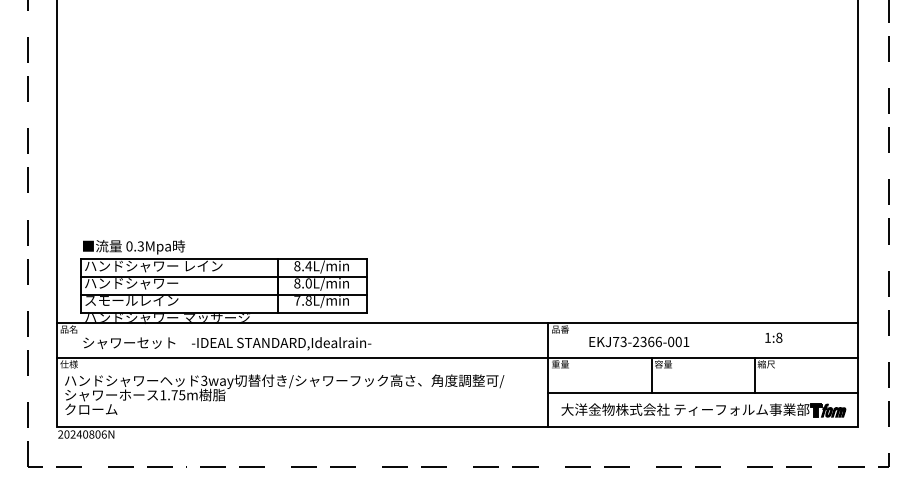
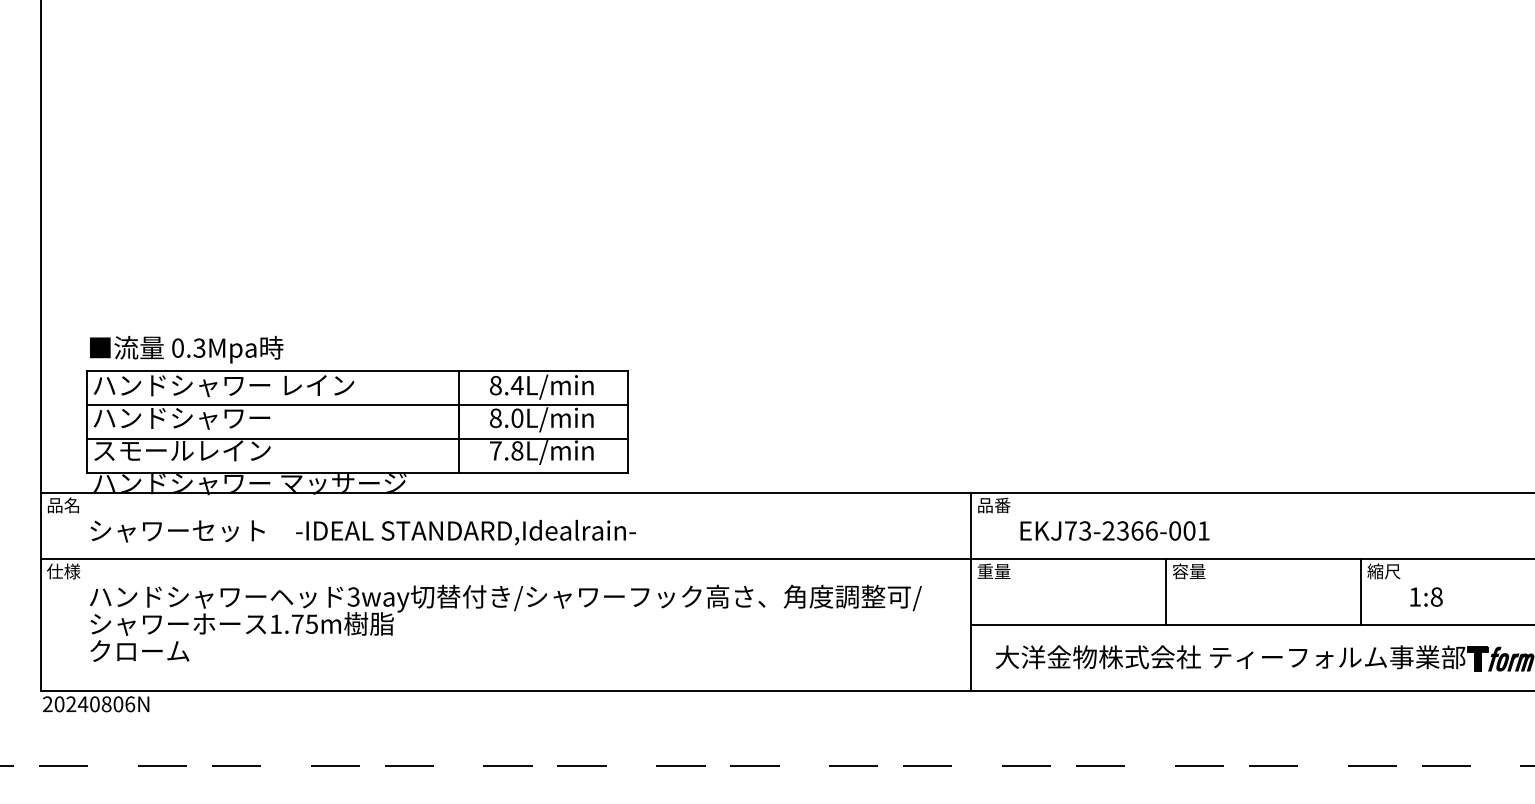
text: (773, 337) -> (1425, 596), moved
text: (639, 341) -> (1115, 530), moved
text: (284, 394) -> (505, 622), moved

